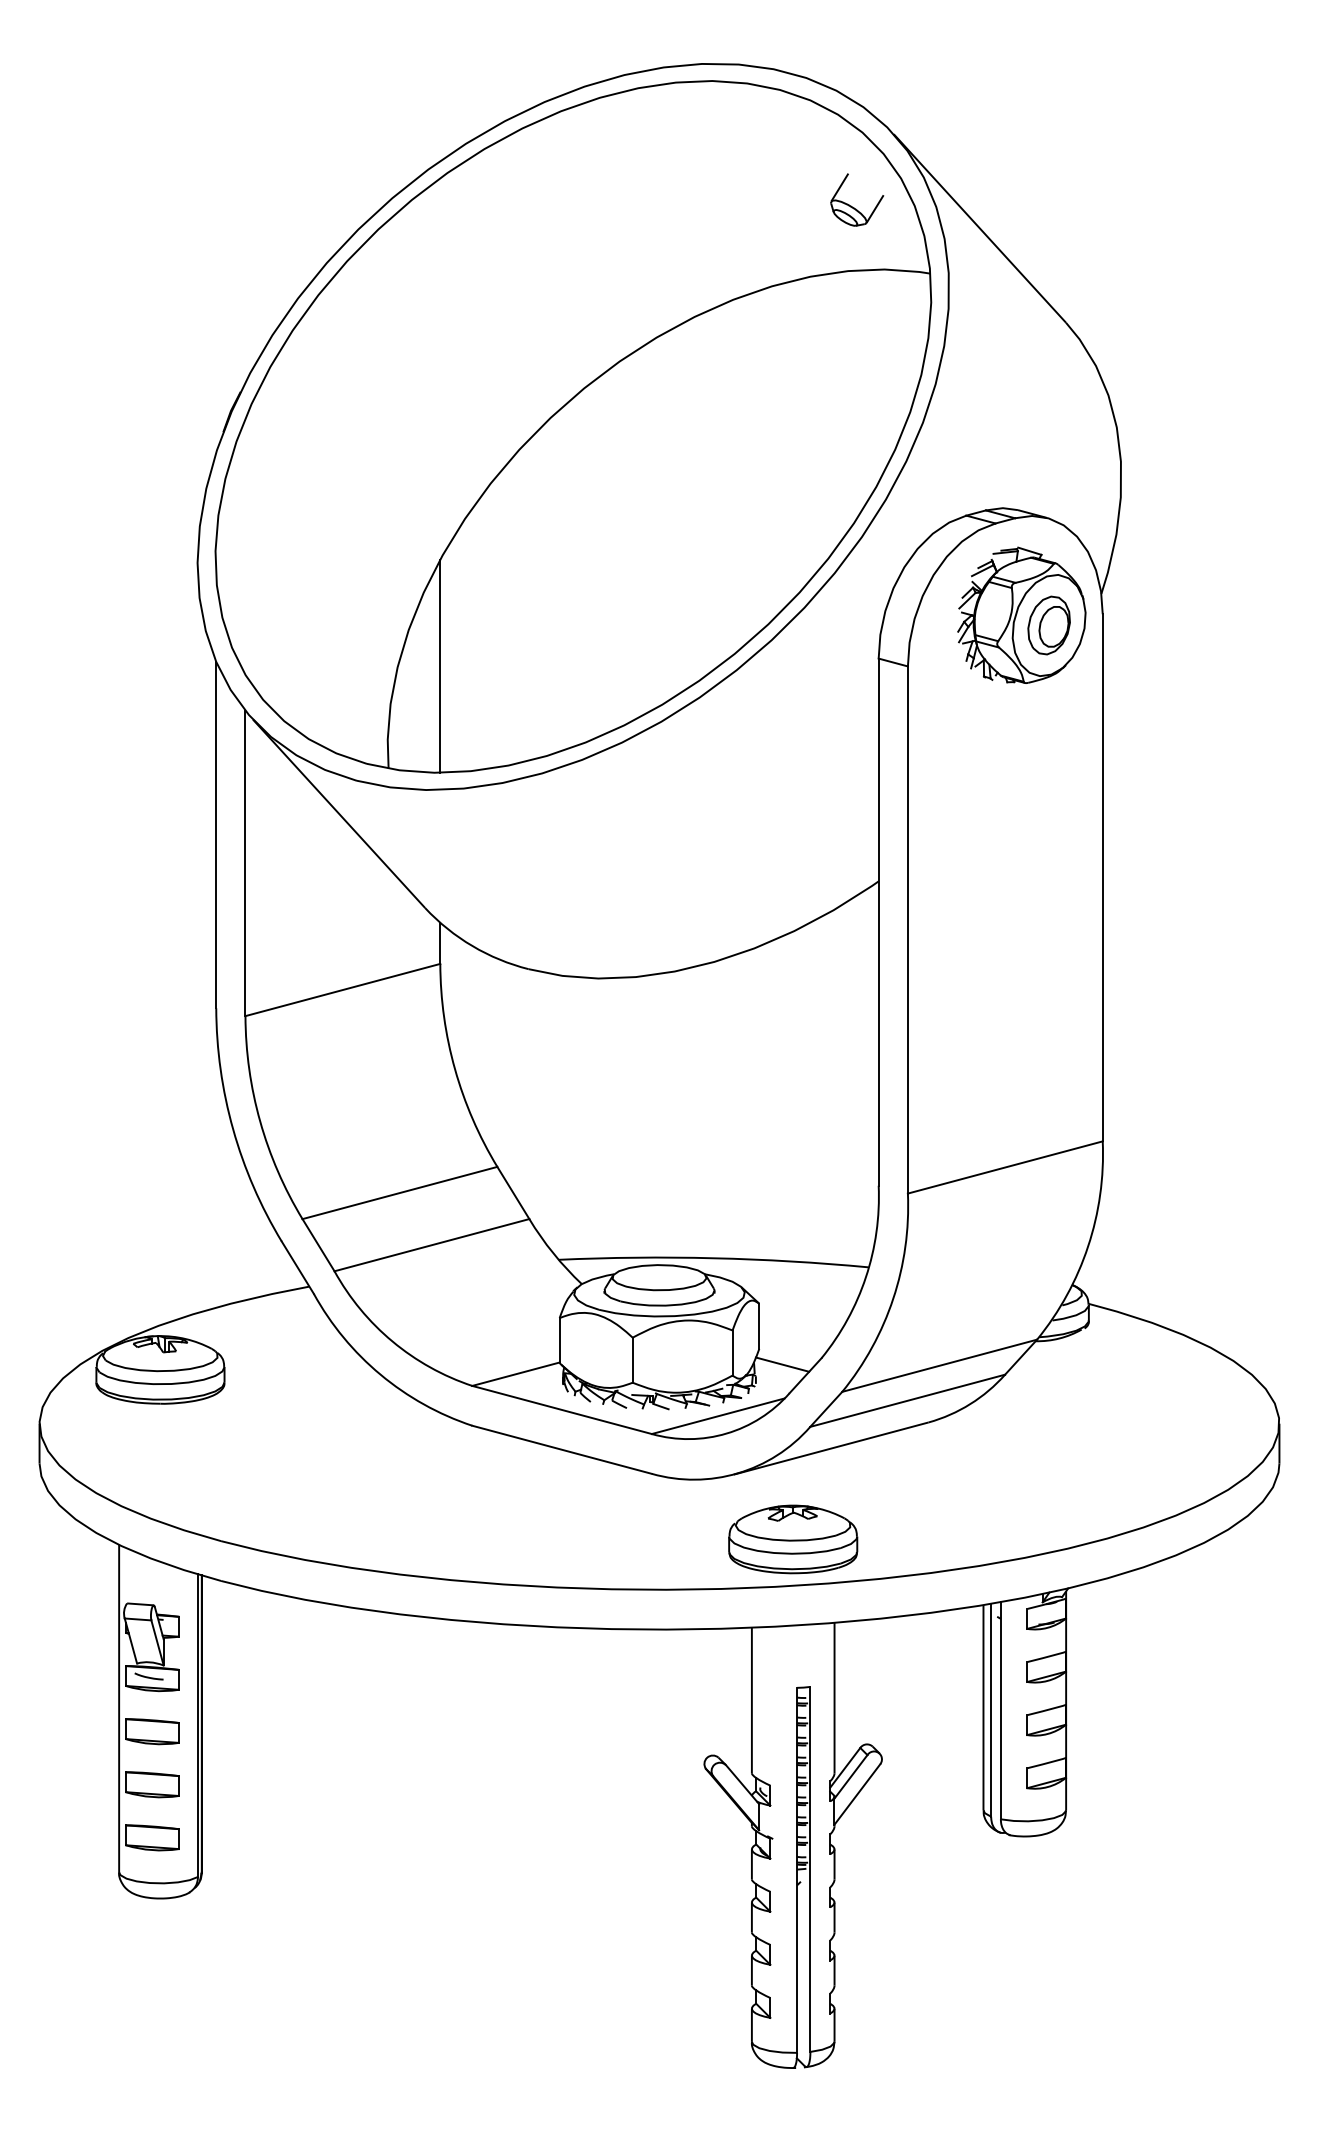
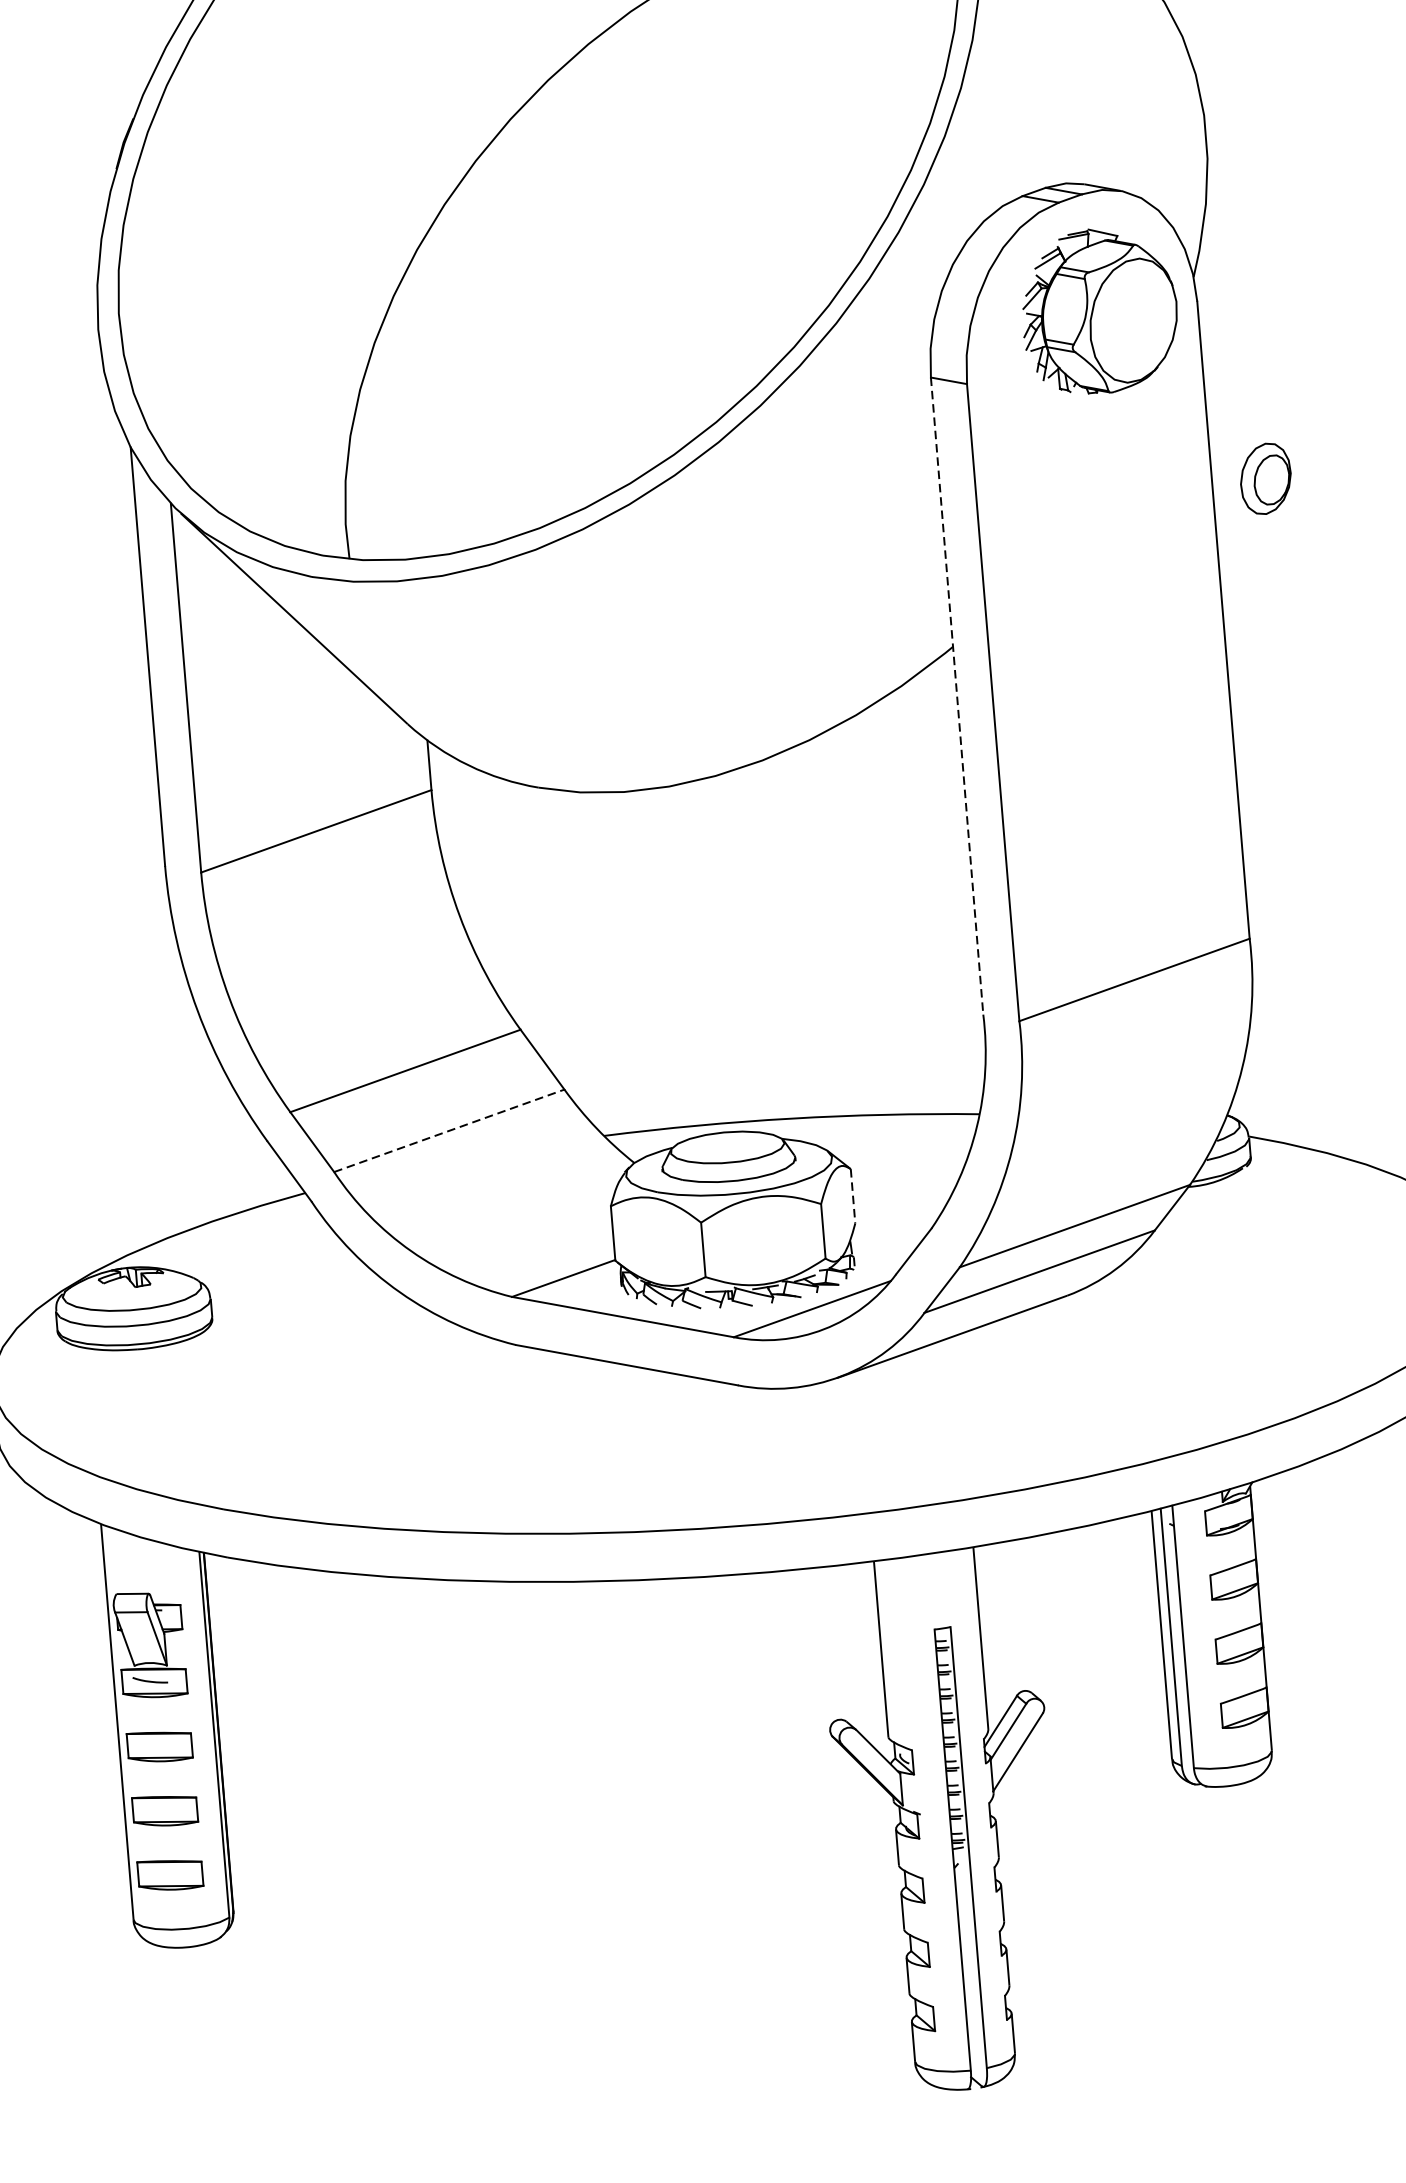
part: (1048, 625) -> (1265, 478), moved
line: (440, 665) -> (402, 429), removed
line: (878, 922) -> (956, 696), solid -> dashed
line: (431, 1245) -> (448, 1131), solid -> dashed
line: (759, 1326) -> (853, 1196), solid -> dashed
line: (782, 1364) -> (884, 1240), removed
part: (793, 1539) -> (915, 1450), removed

